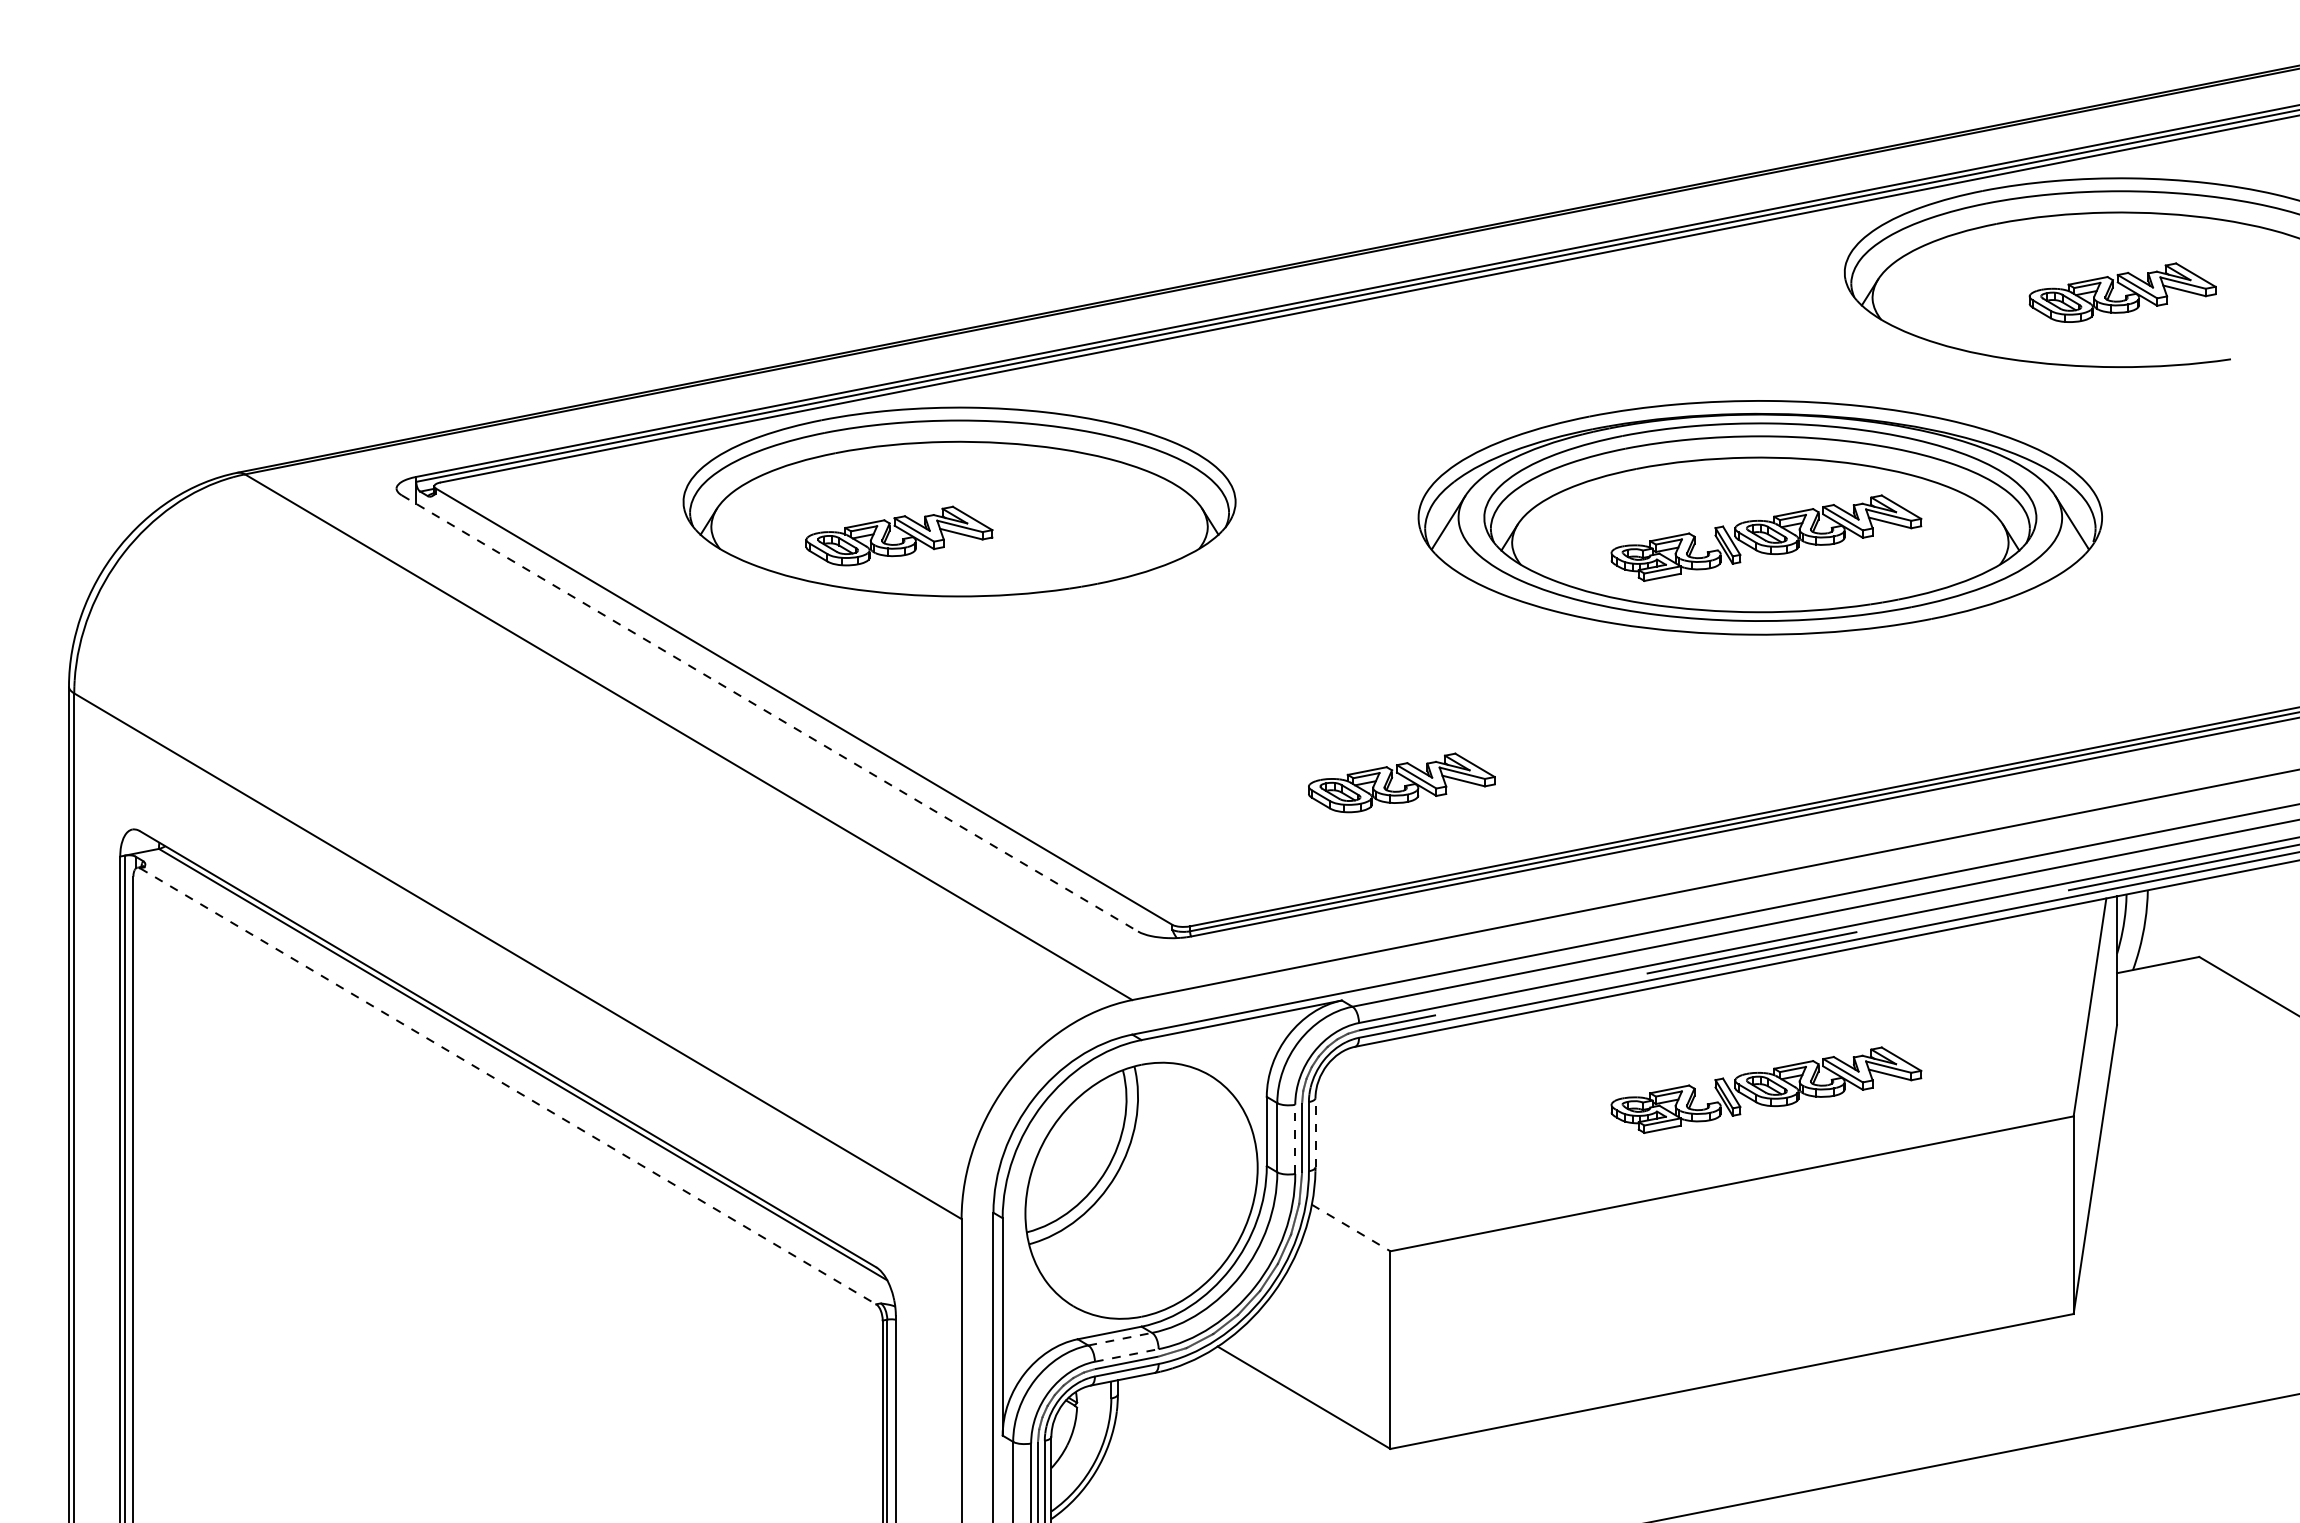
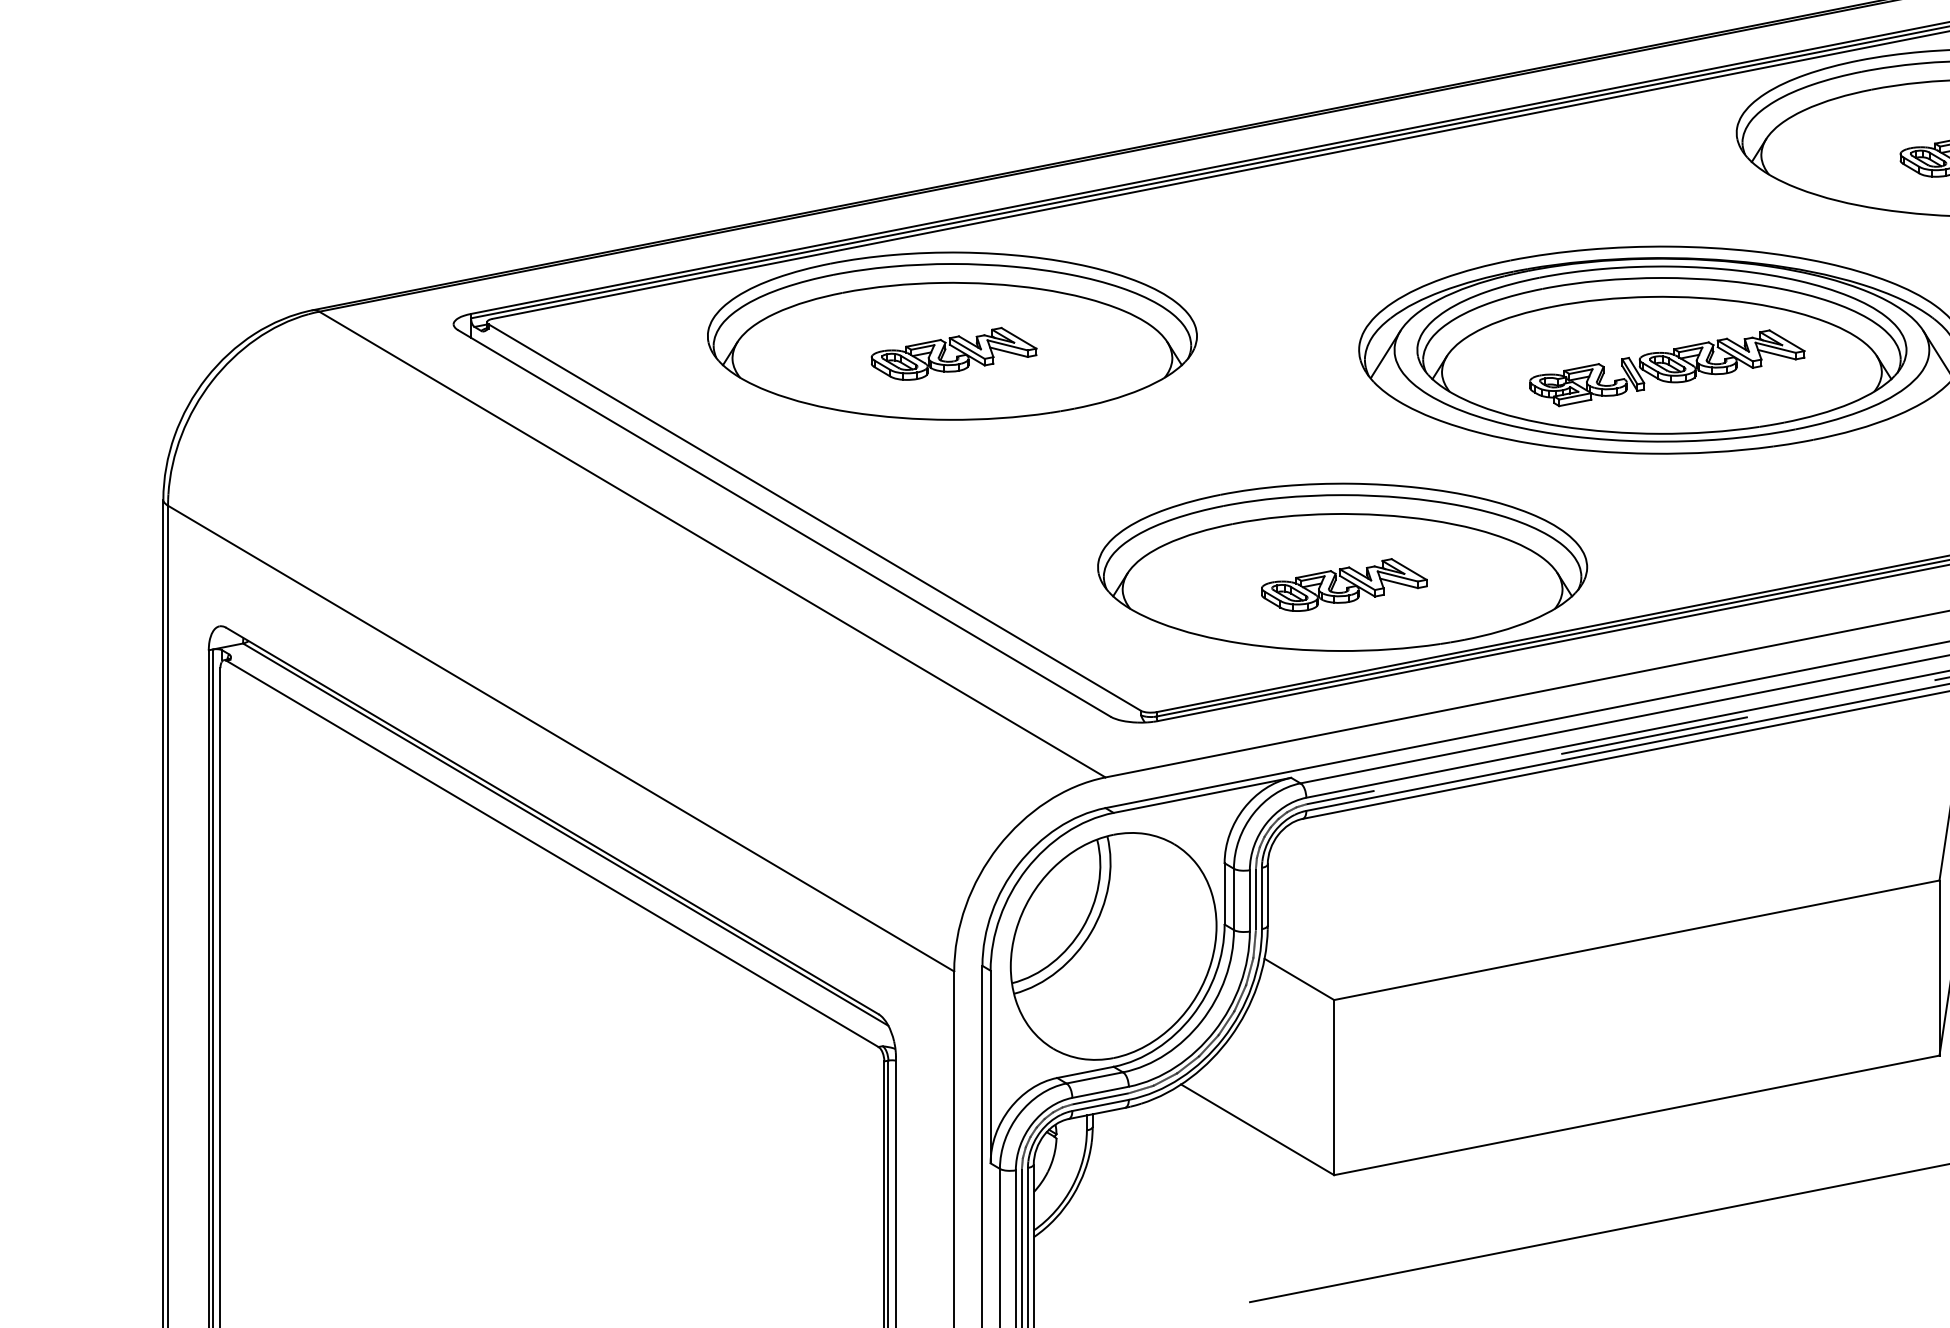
part: (899, 535) -> (954, 353), moved
line: (769, 713) -> (784, 523), dashed -> solid
part: (1399, 762) -> (1342, 566), added
line: (508, 1086) -> (552, 854), dashed -> solid
part: (1766, 1089) -> (1667, 856), removed
line: (1315, 1132) -> (1267, 894), dashed -> solid
line: (1295, 1139) -> (1250, 900), dashed -> solid
line: (1351, 1228) -> (1299, 979), dashed -> solid
line: (1120, 1339) -> (1095, 1078), dashed -> solid
line: (1127, 1355) -> (1101, 1092), dashed -> solid

